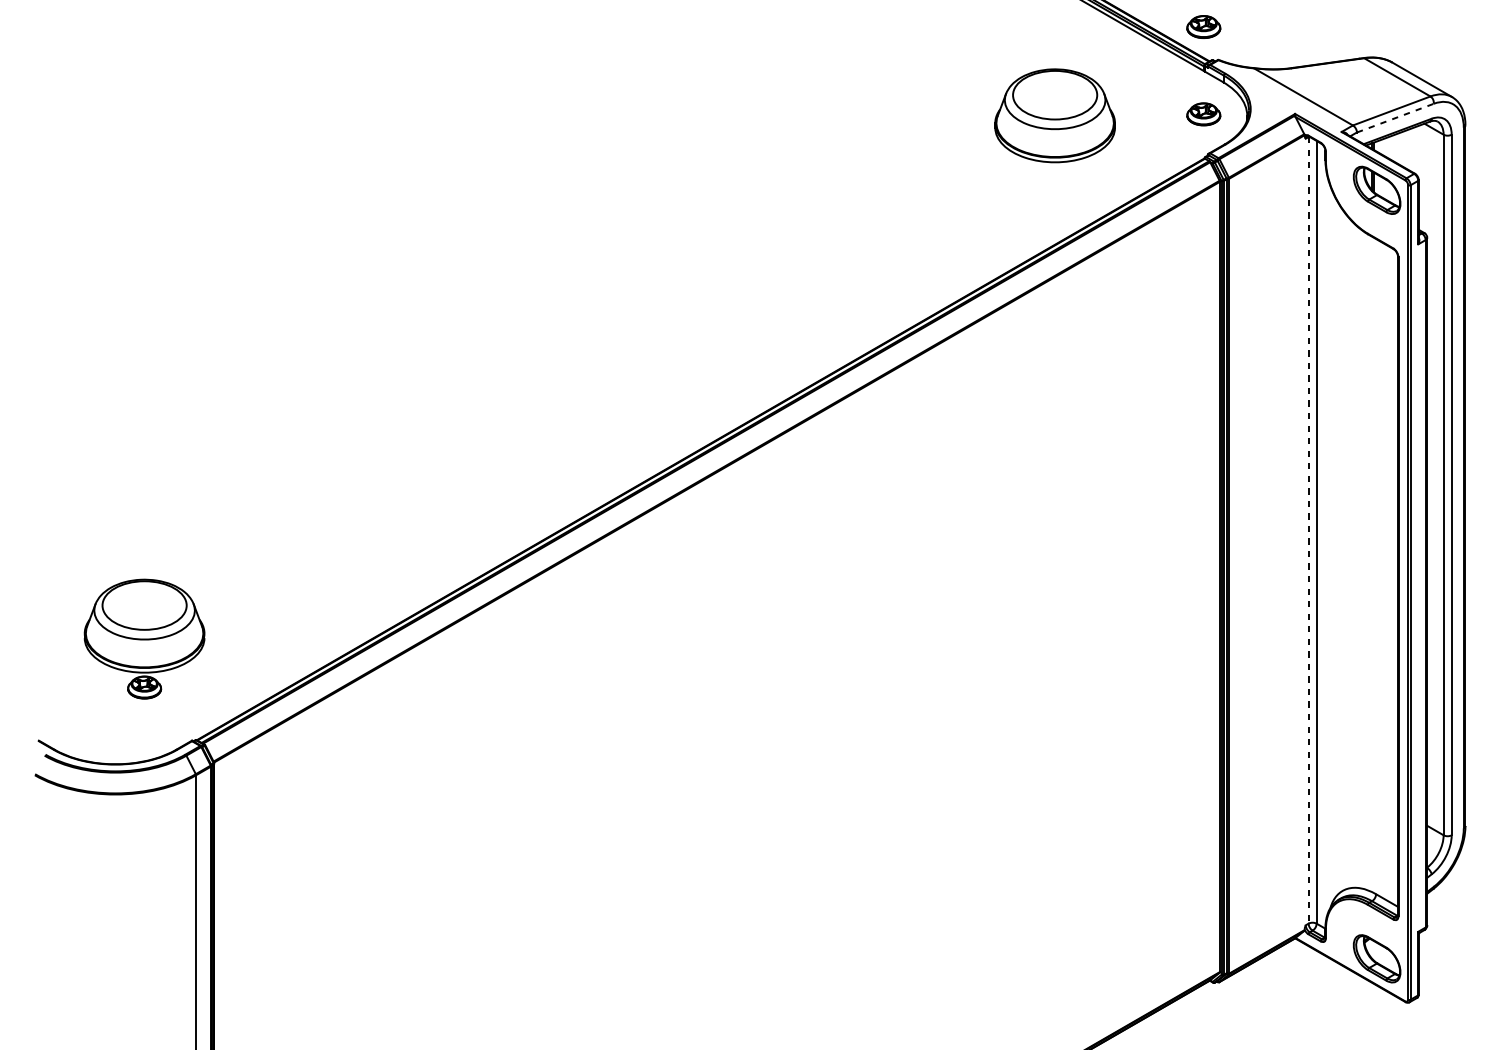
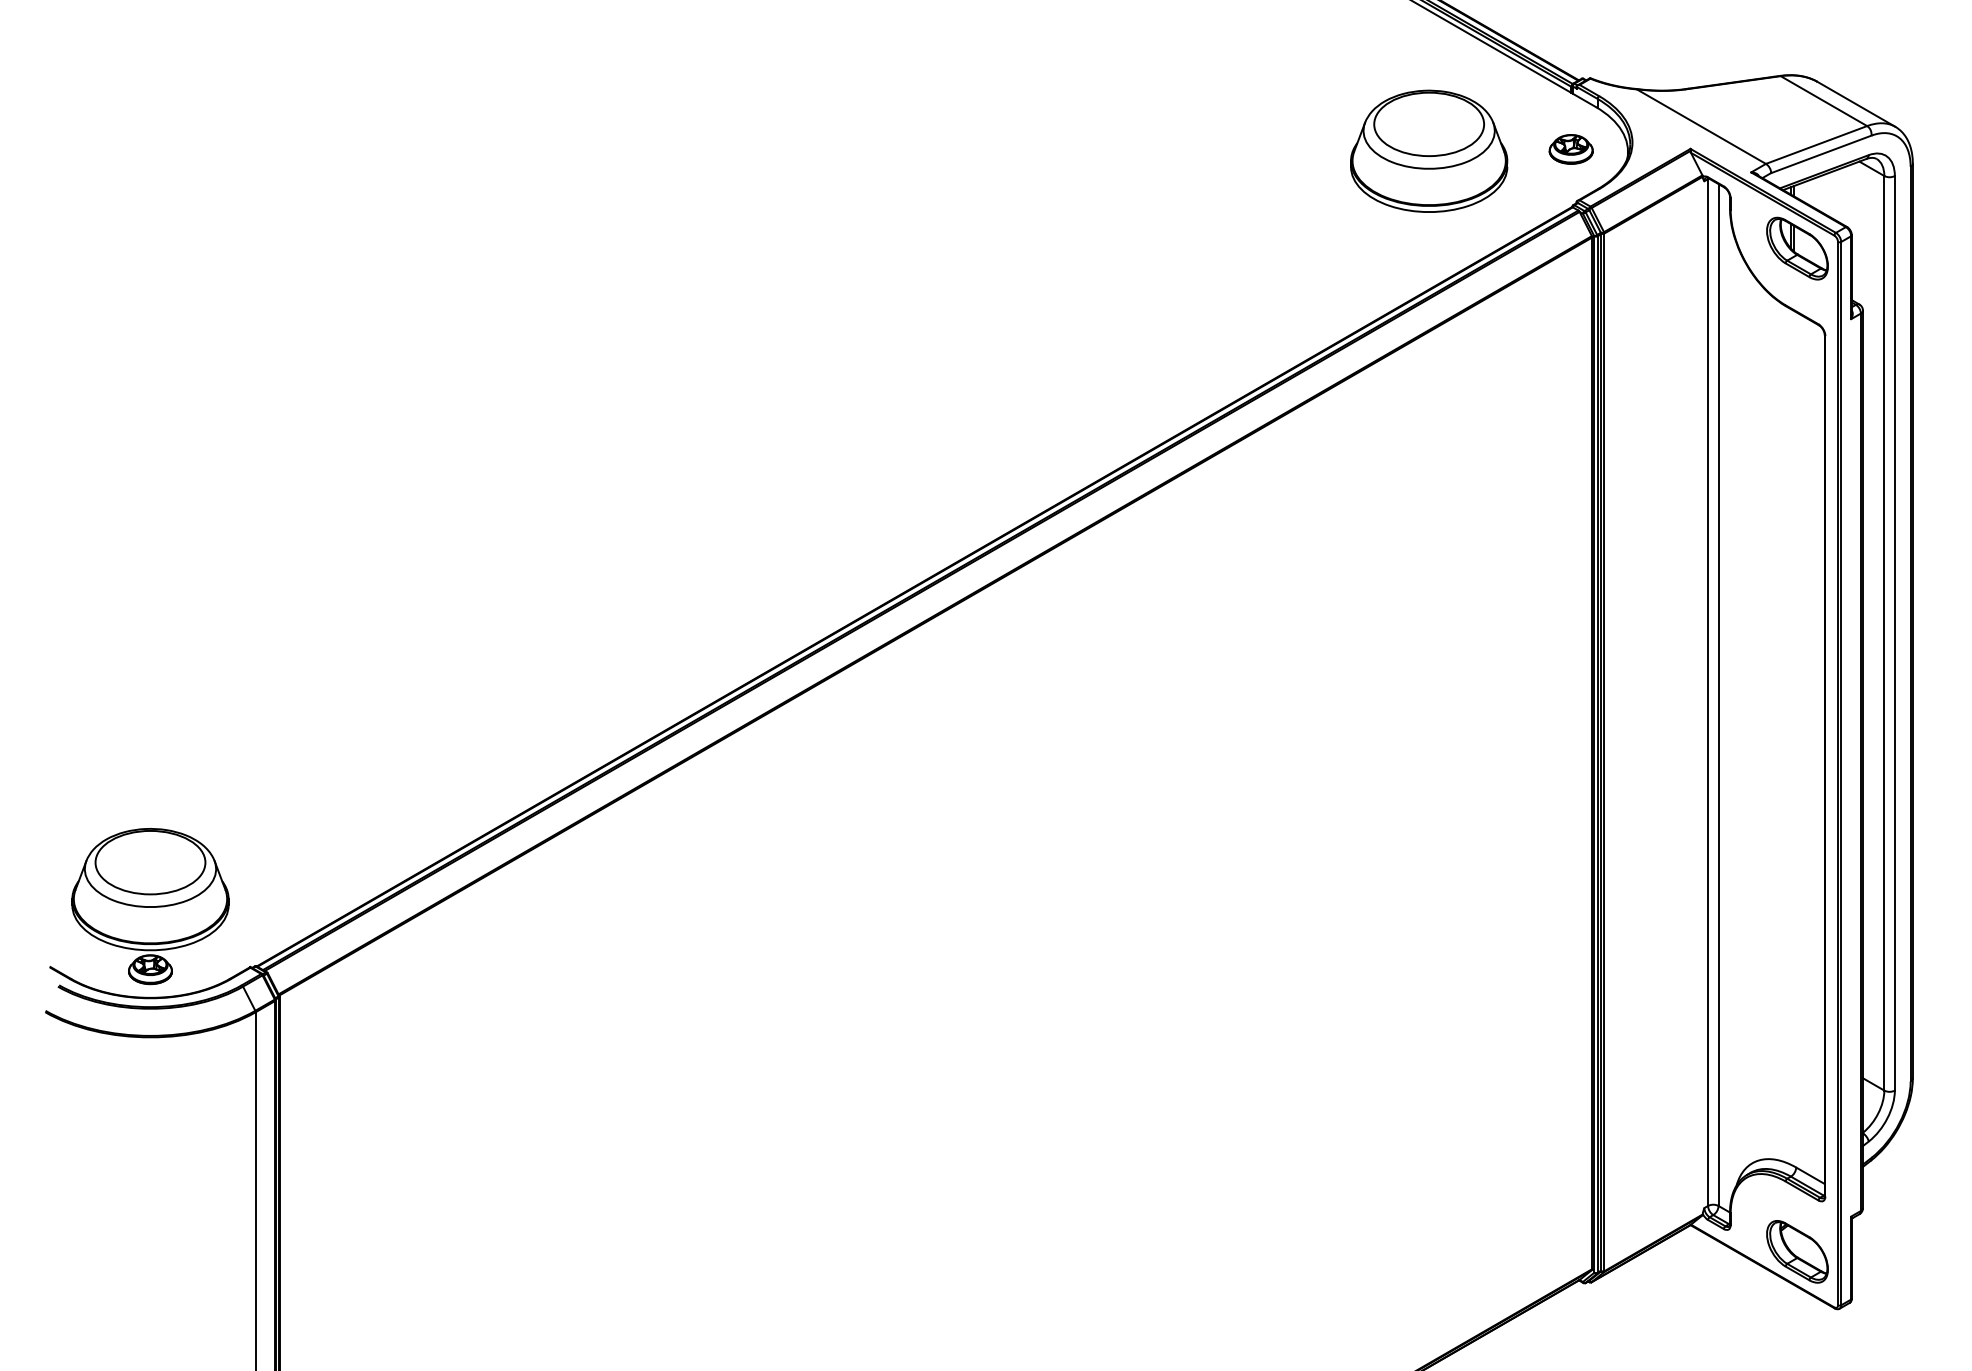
part: (1203, 27) -> (1570, 35), removed
part: (1055, 115) -> (1429, 150), moved
line: (1395, 118) -> (1821, 154), dashed -> solid
line: (1308, 531) -> (1708, 693), dashed -> solid
part: (144, 639) -> (150, 906), moved

